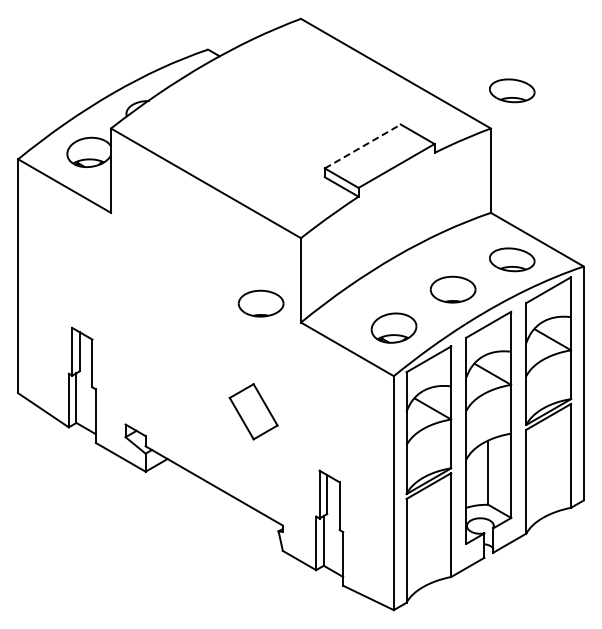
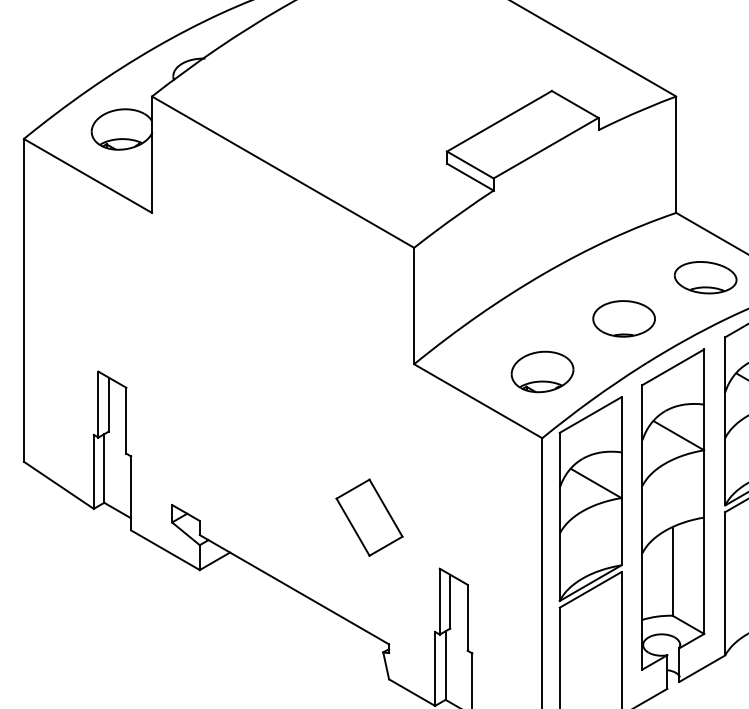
part: (512, 90) -> (706, 44), removed
line: (362, 146) -> (499, 121), dashed -> solid
part: (260, 303) -> (358, 337), removed
part: (253, 411) -> (369, 517), moved

